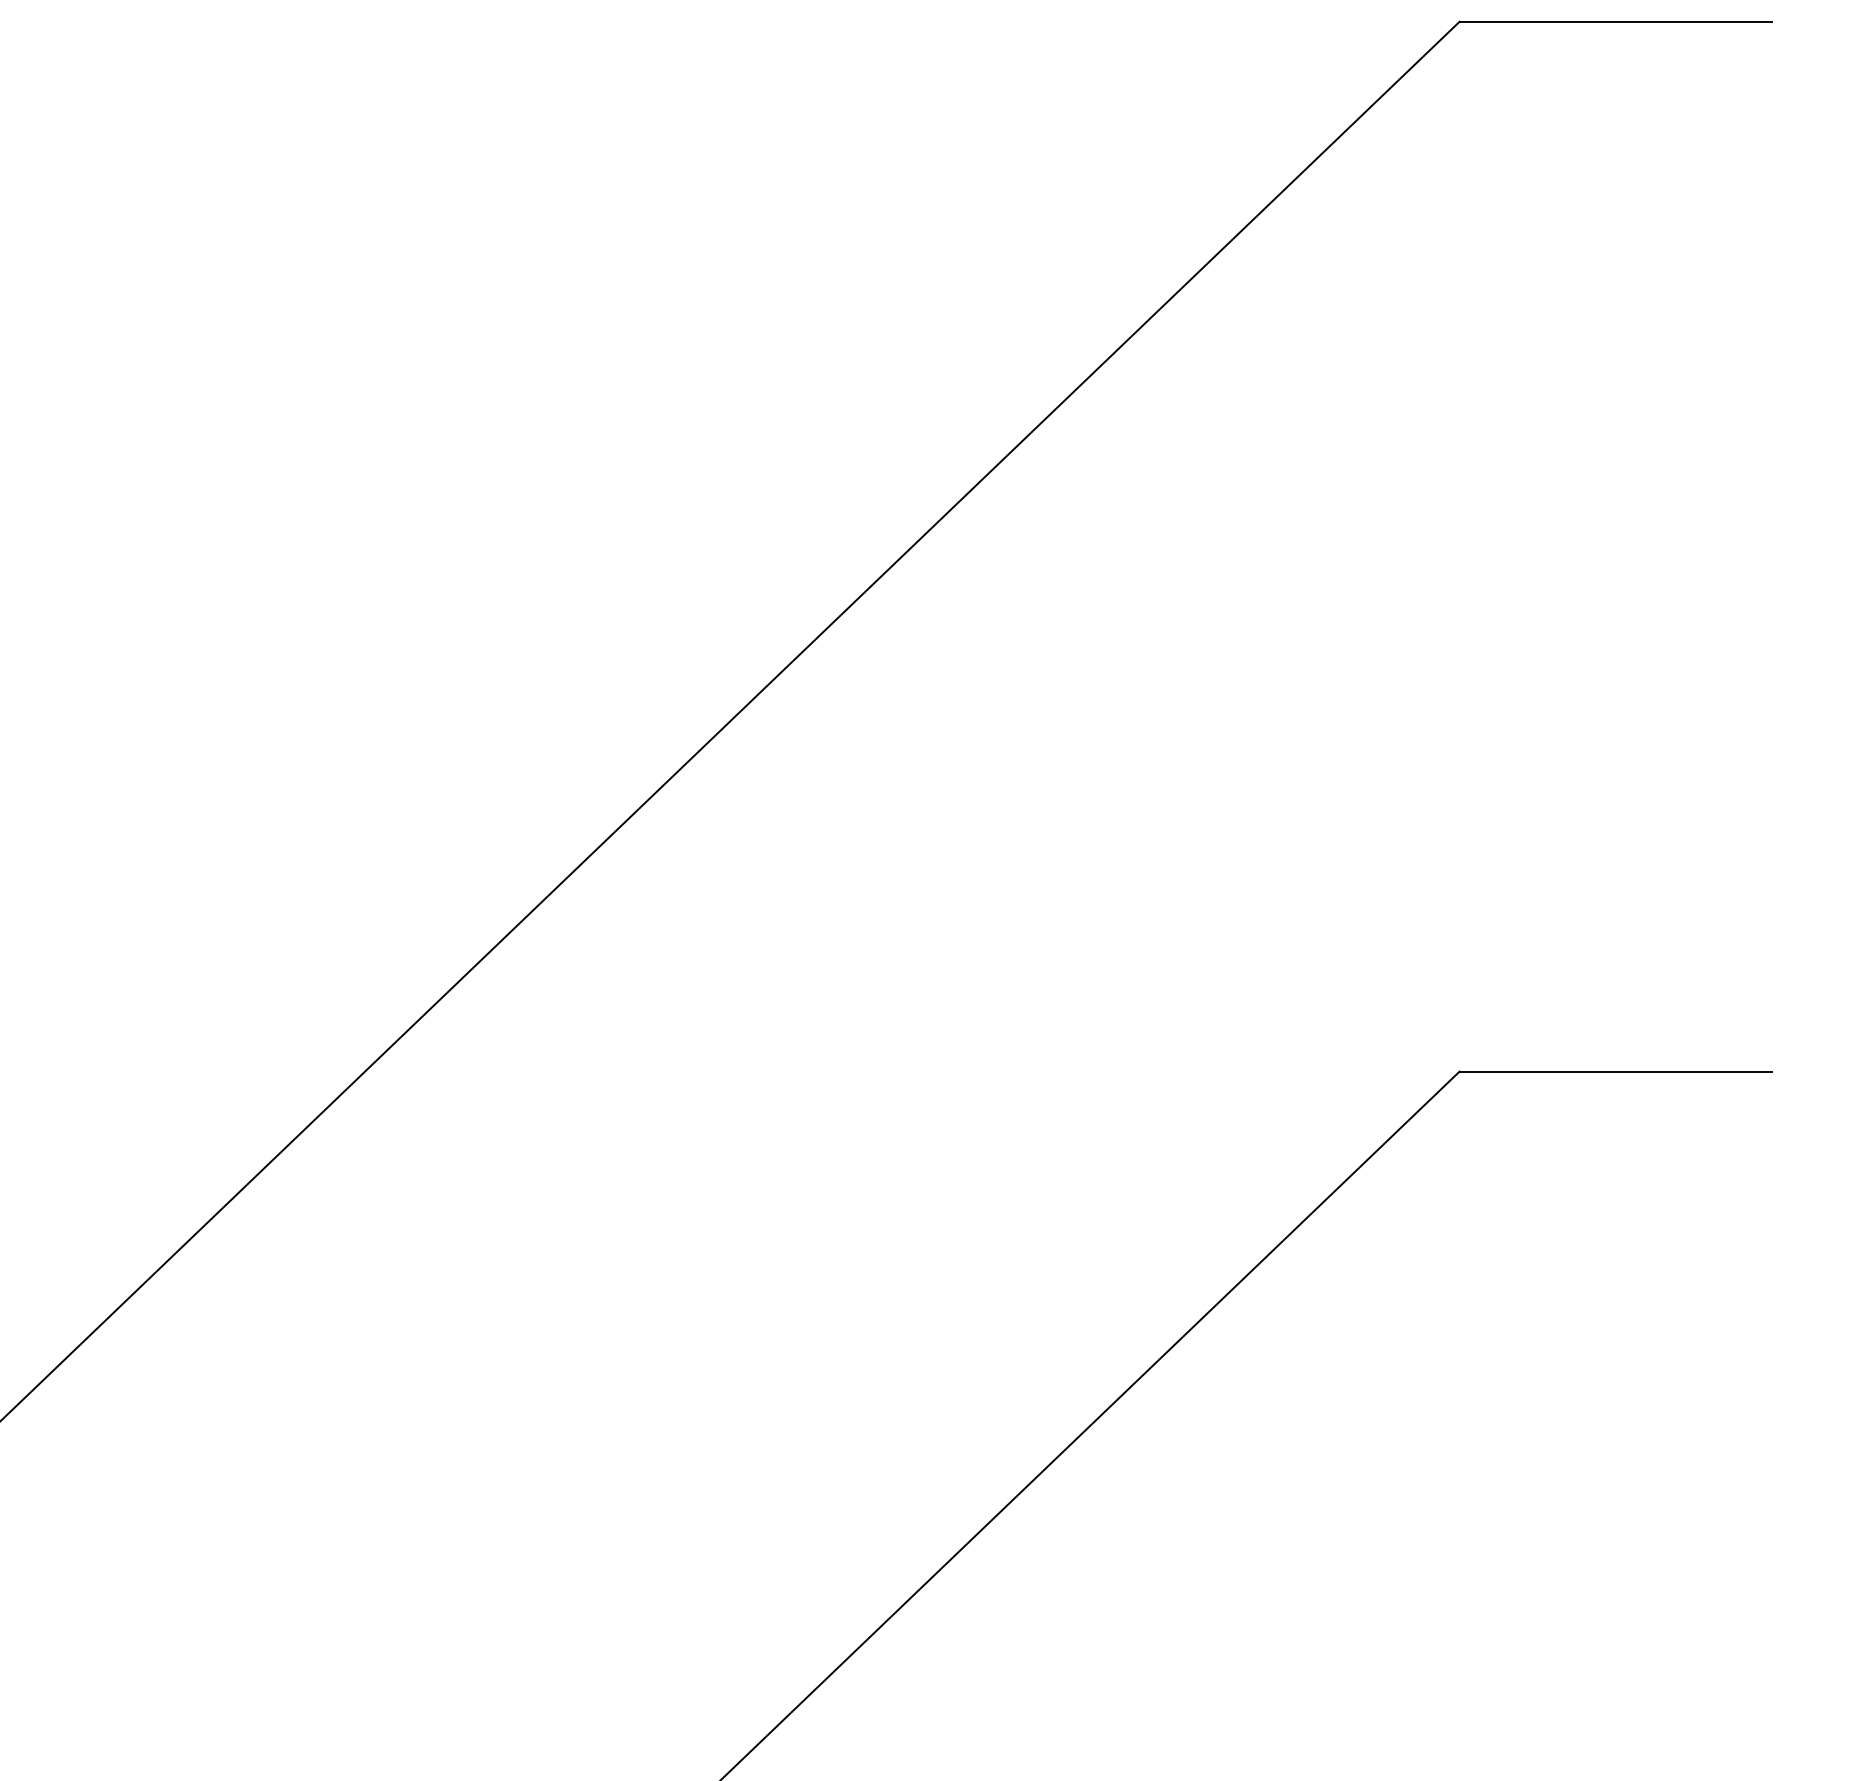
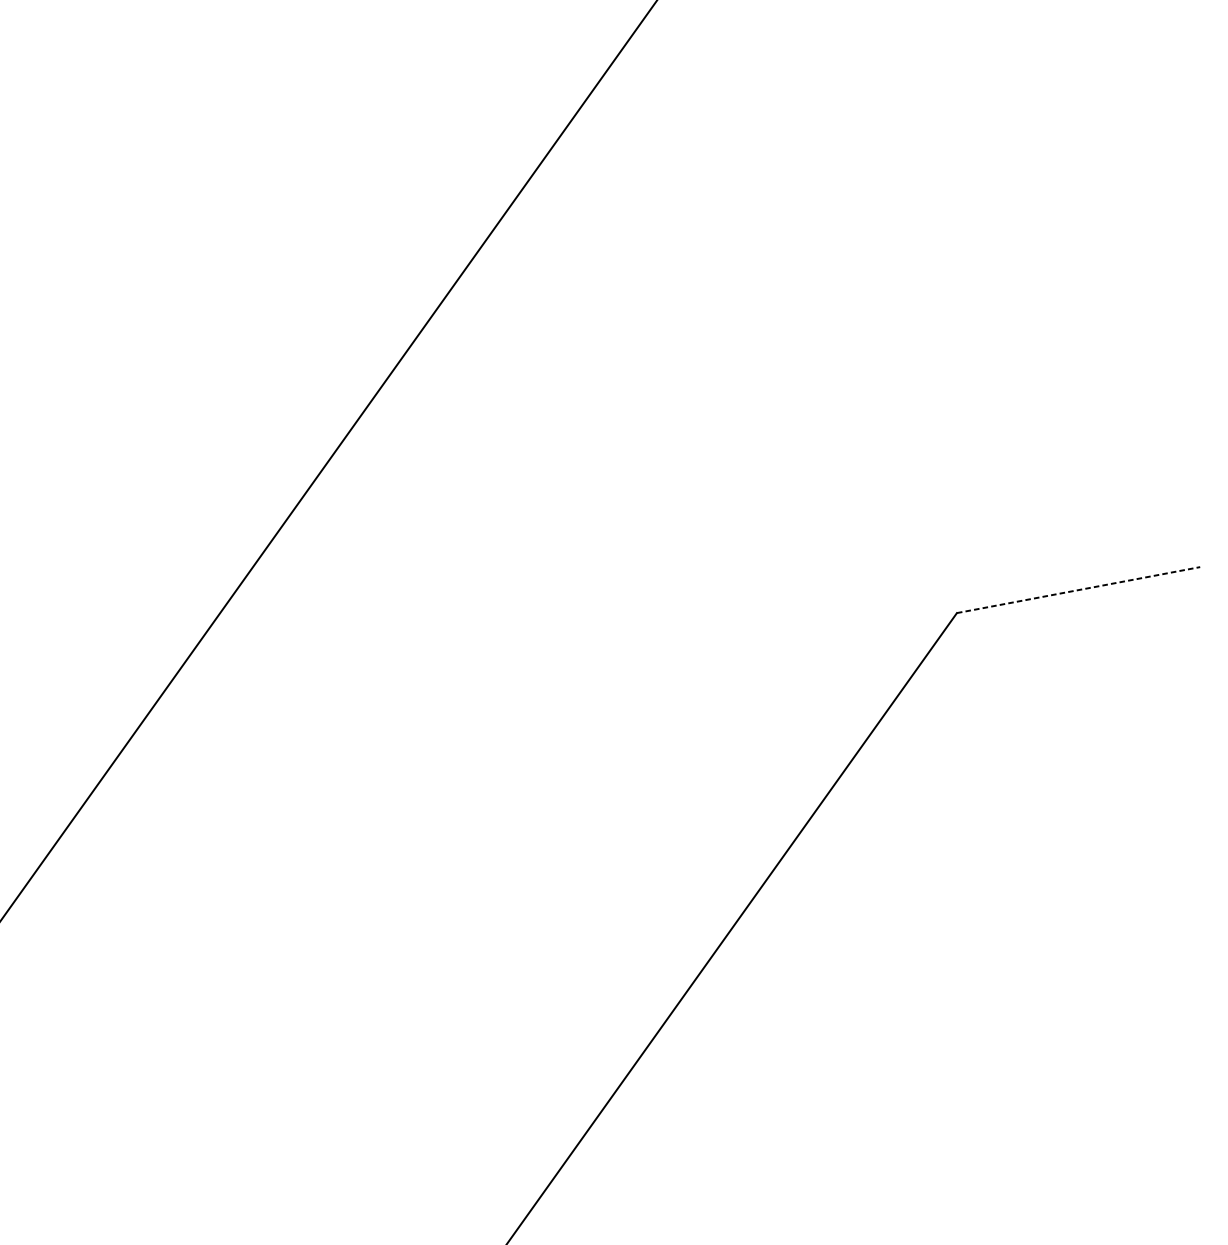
line: (1616, 1071) -> (1078, 589), solid -> dashed

